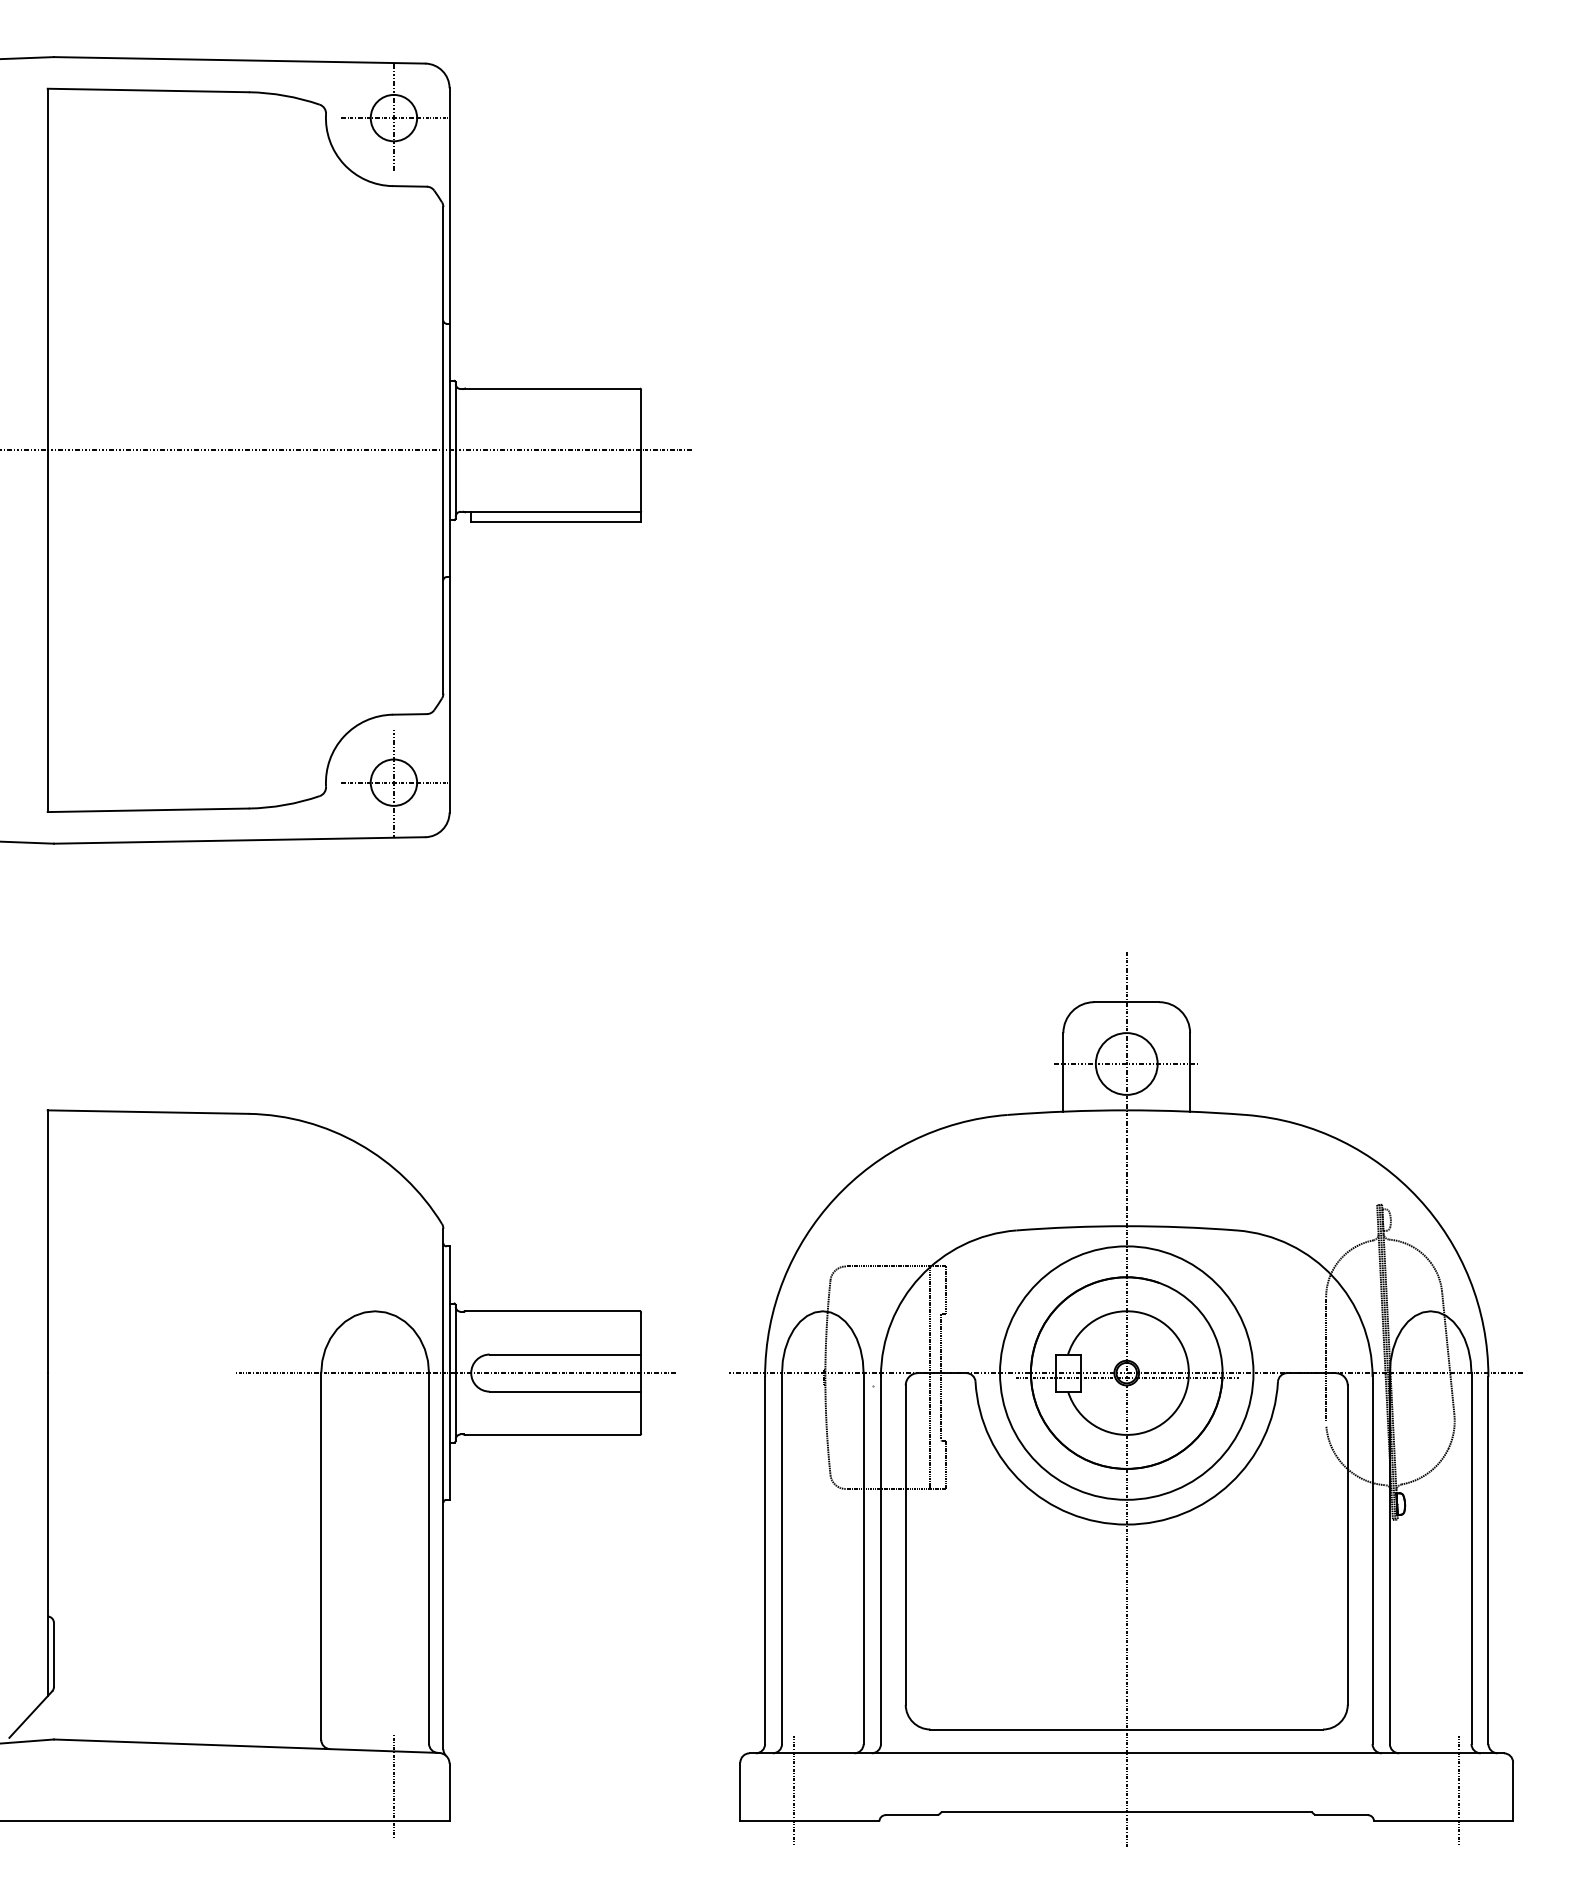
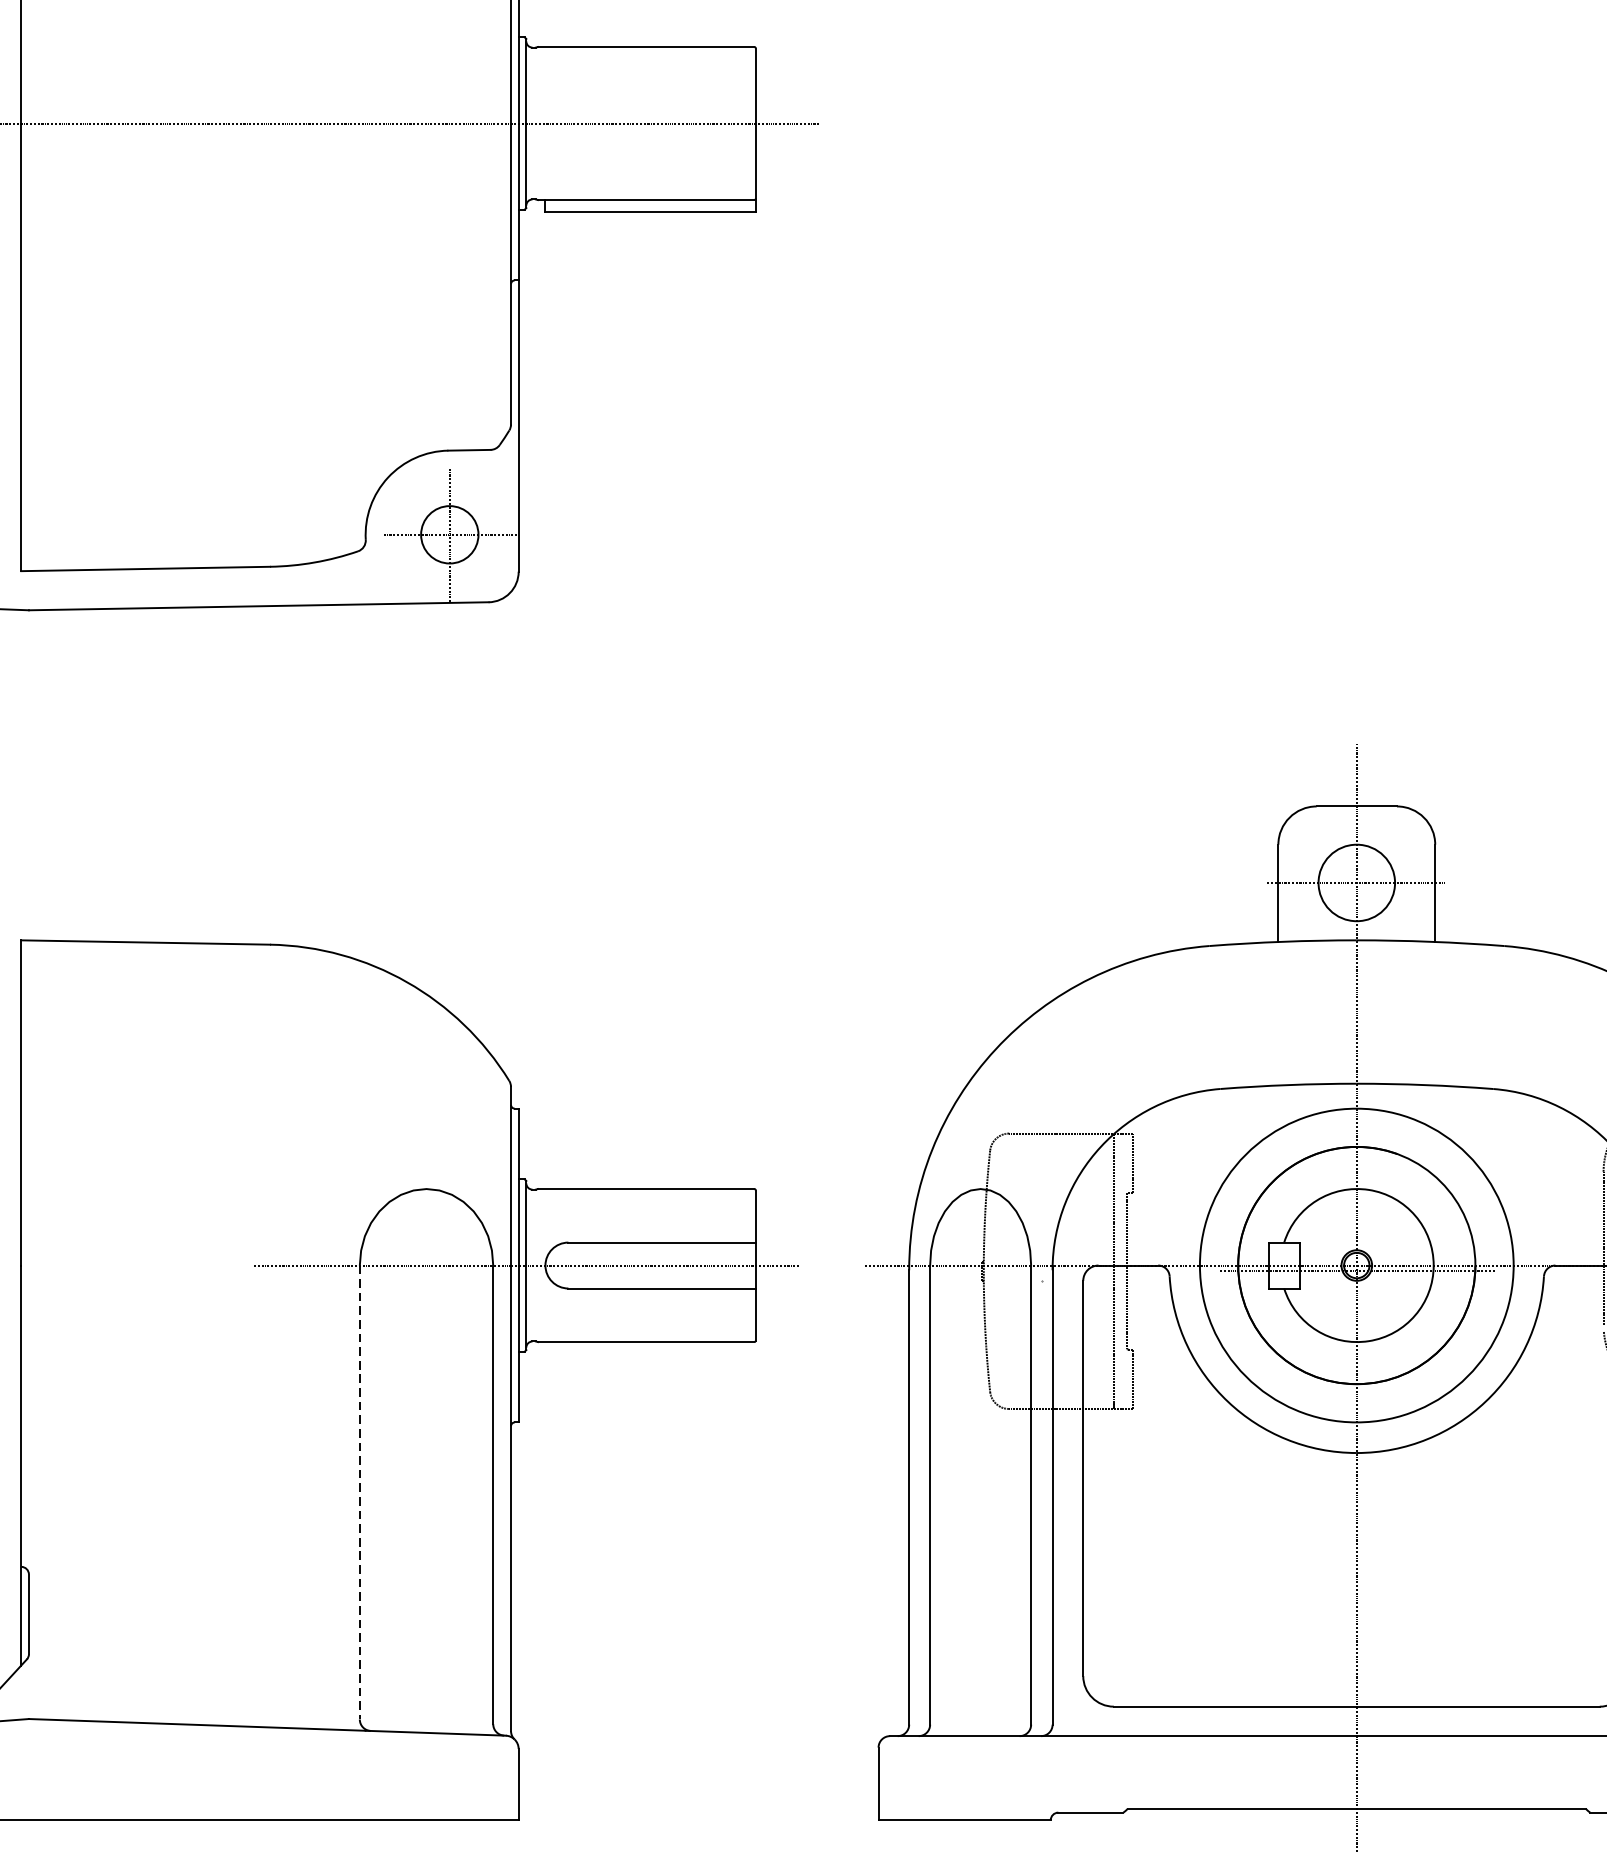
line: (321, 1556) -> (360, 1492), solid -> dashed
line: (393, 1786) -> (449, 1777), removed
line: (794, 1790) -> (945, 1782), removed

